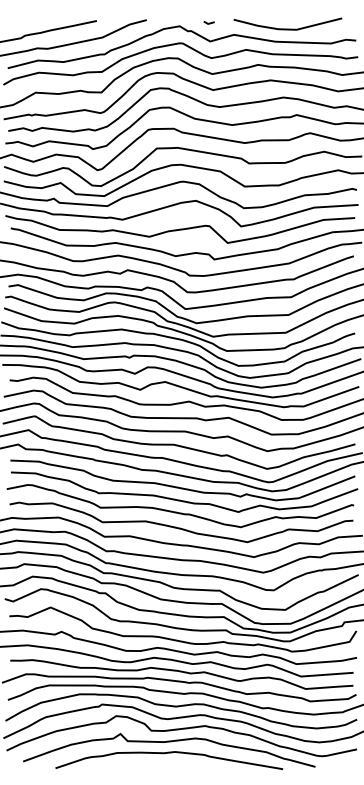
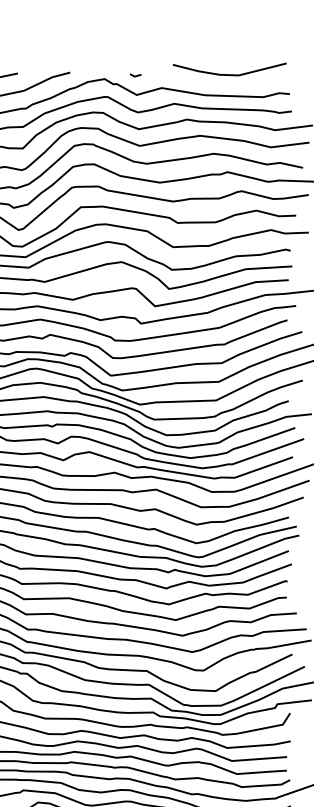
line: (287, 28) -> (229, 74), moved

